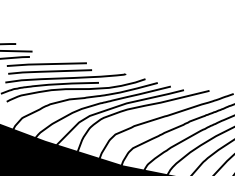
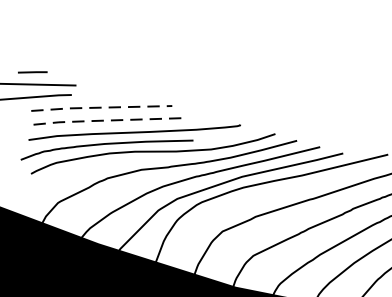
line: (46, 64) -> (101, 108), solid -> dashed
line: (49, 71) -> (106, 120), solid -> dashed

